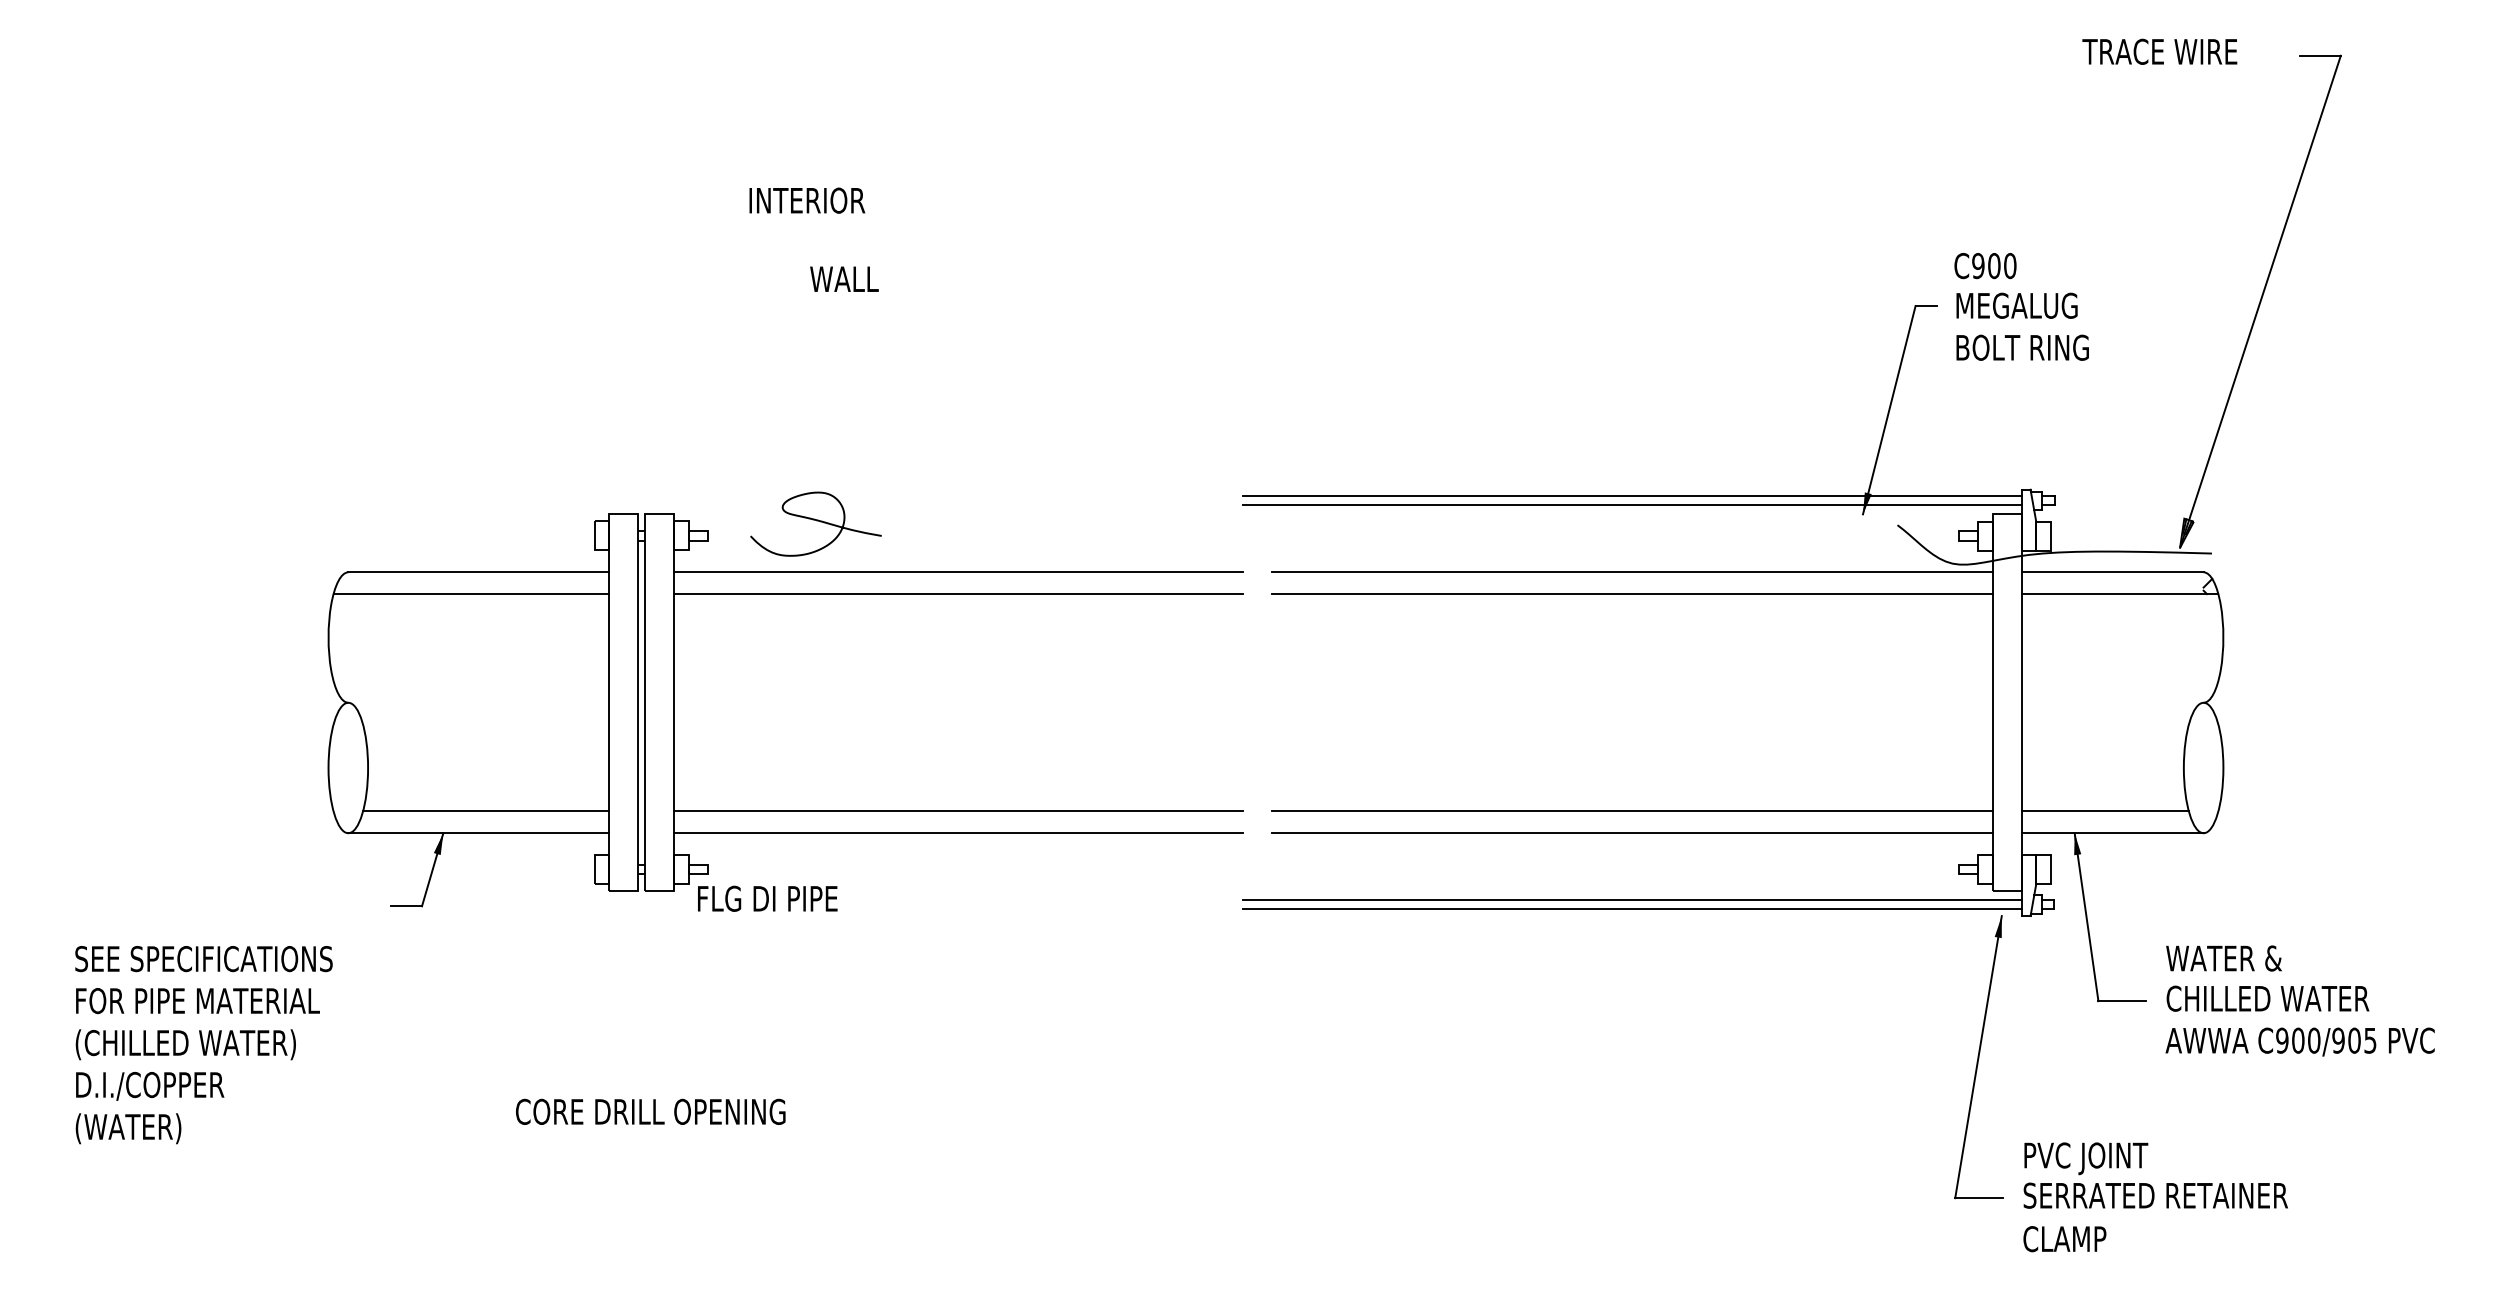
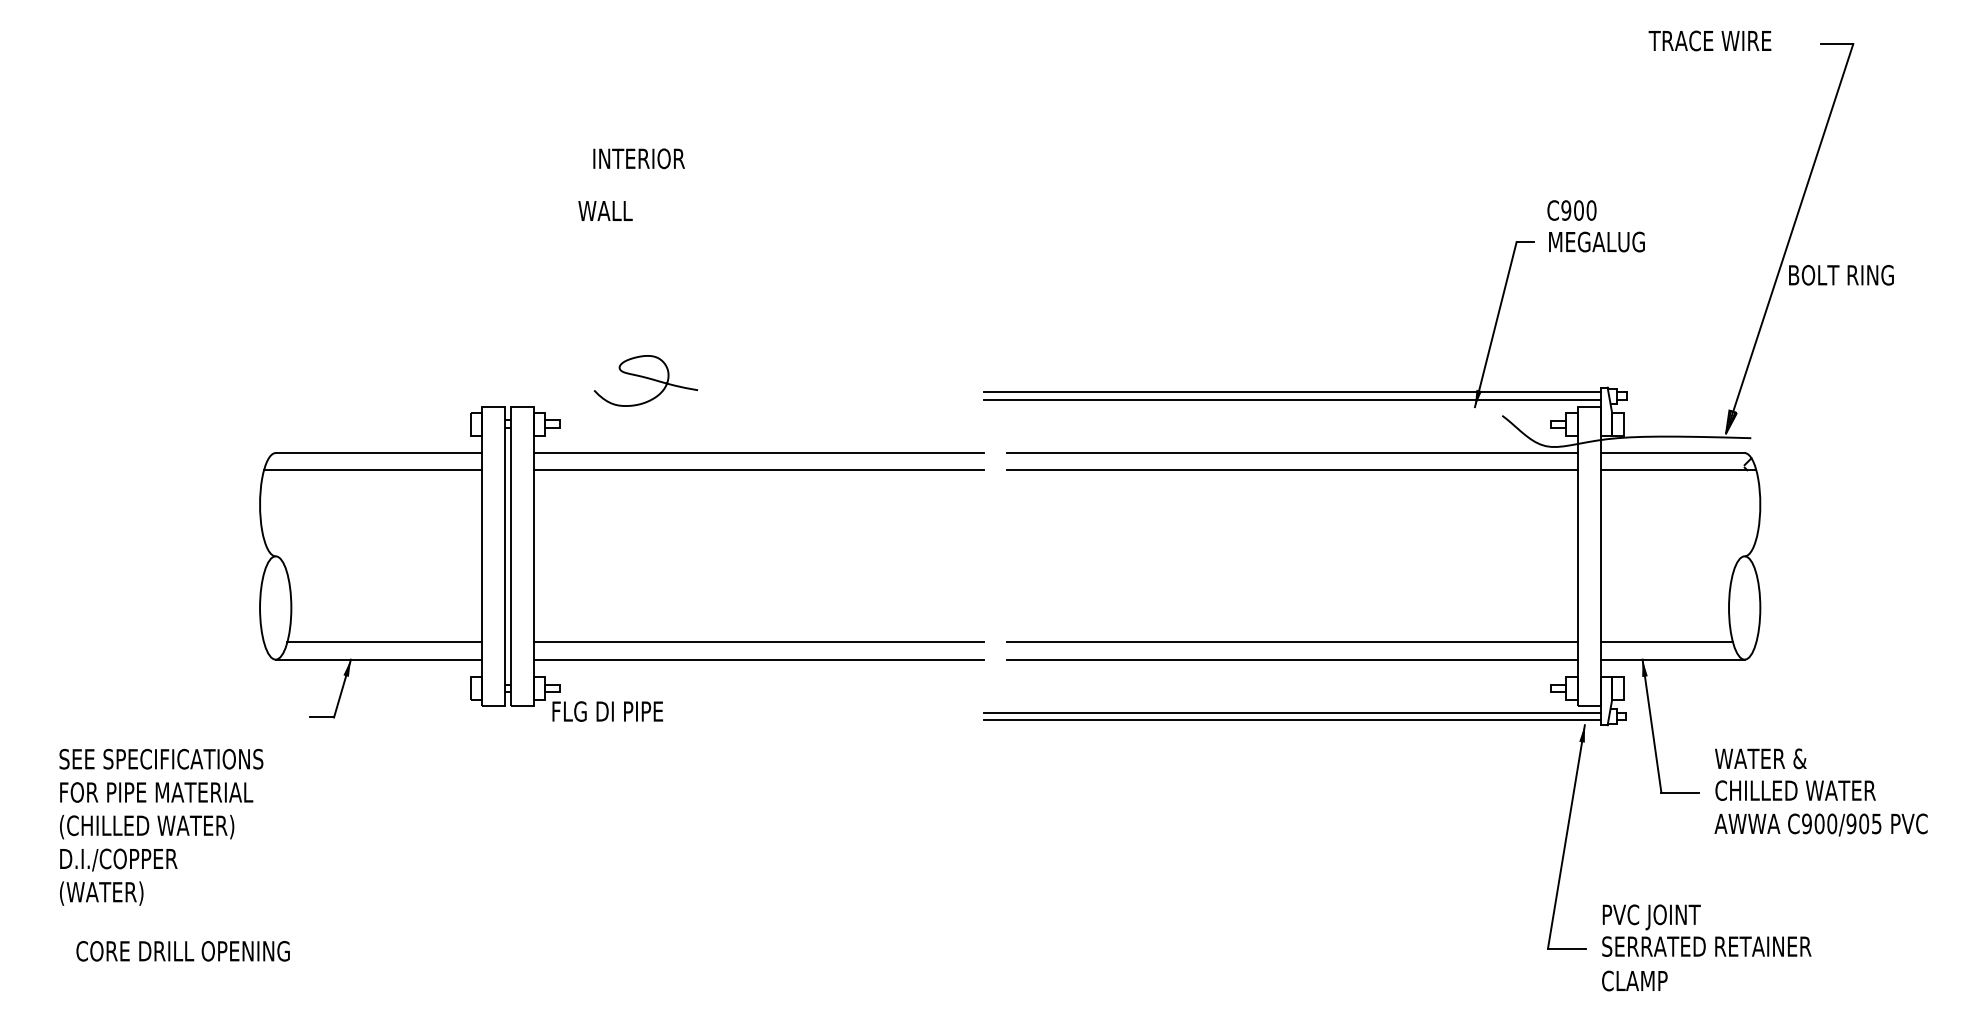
text: (844, 278) -> (605, 210), moved
text: (2022, 348) -> (1841, 275), moved
curve: (815, 521) -> (645, 378), moved
text: (649, 1112) -> (182, 951), moved

